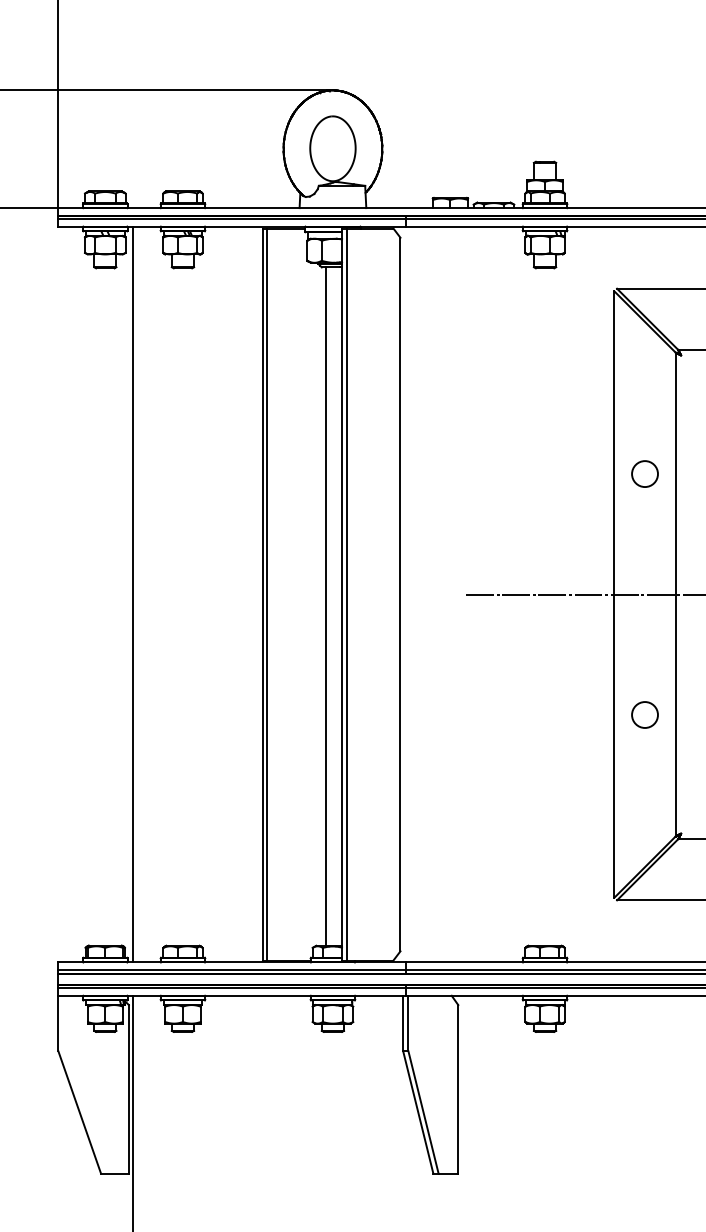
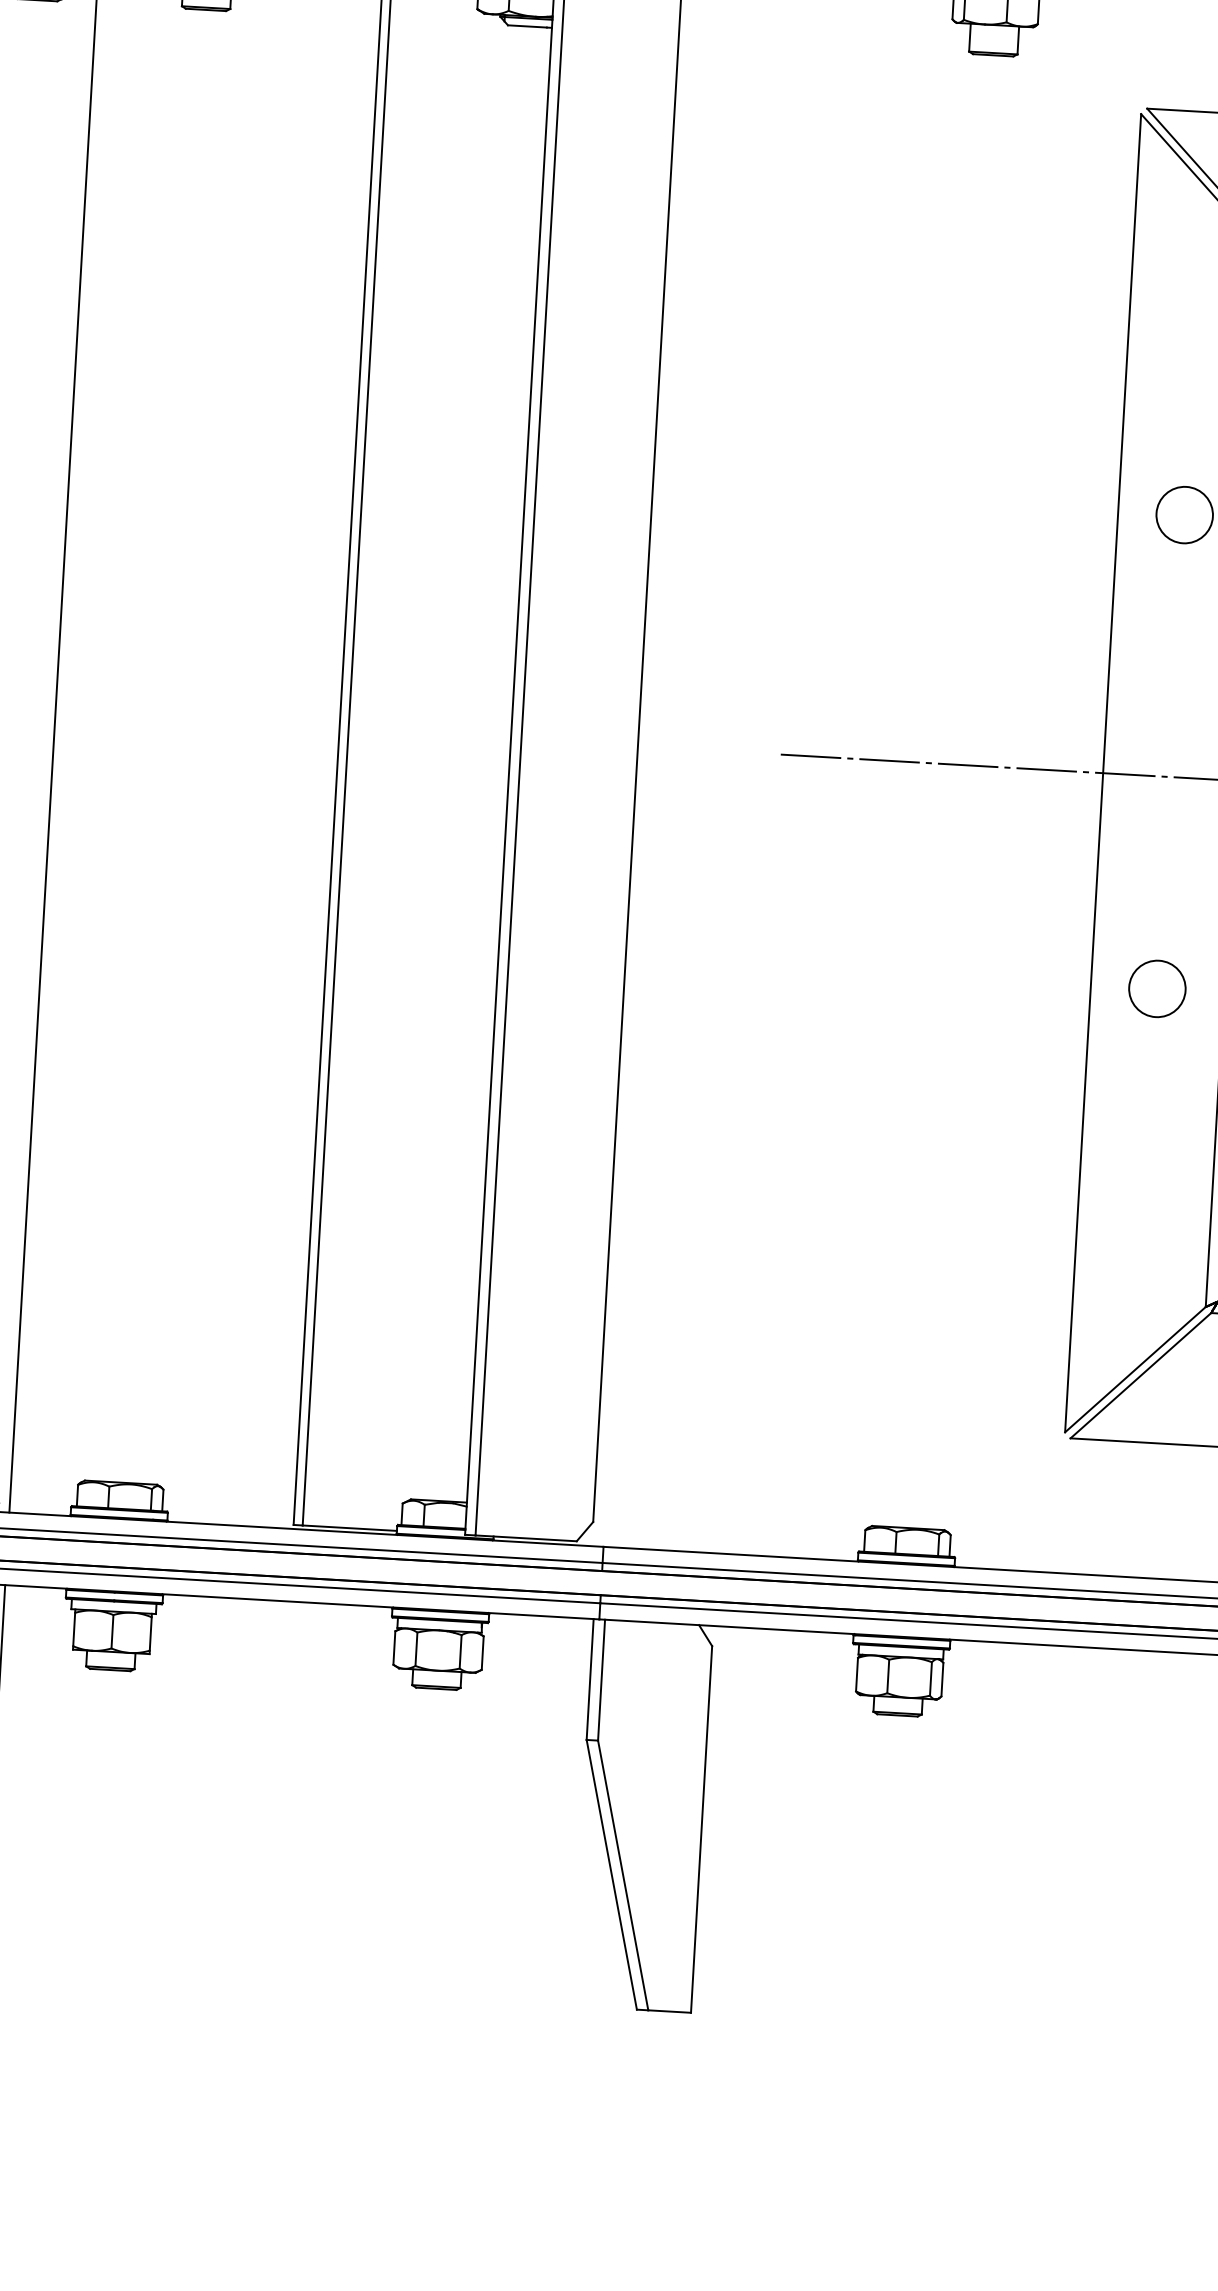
line: (325, 606) -> (473, 762), removed
circle: (644, 714) -> (1156, 987), moved

